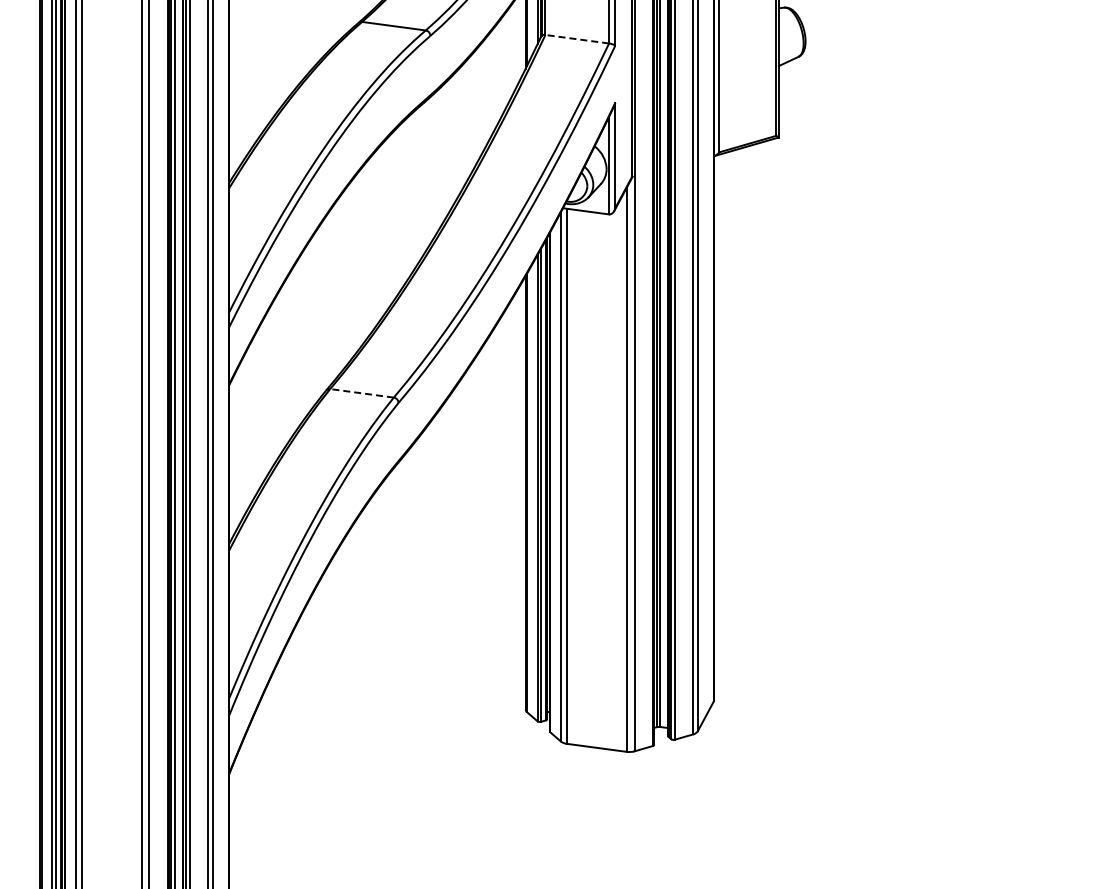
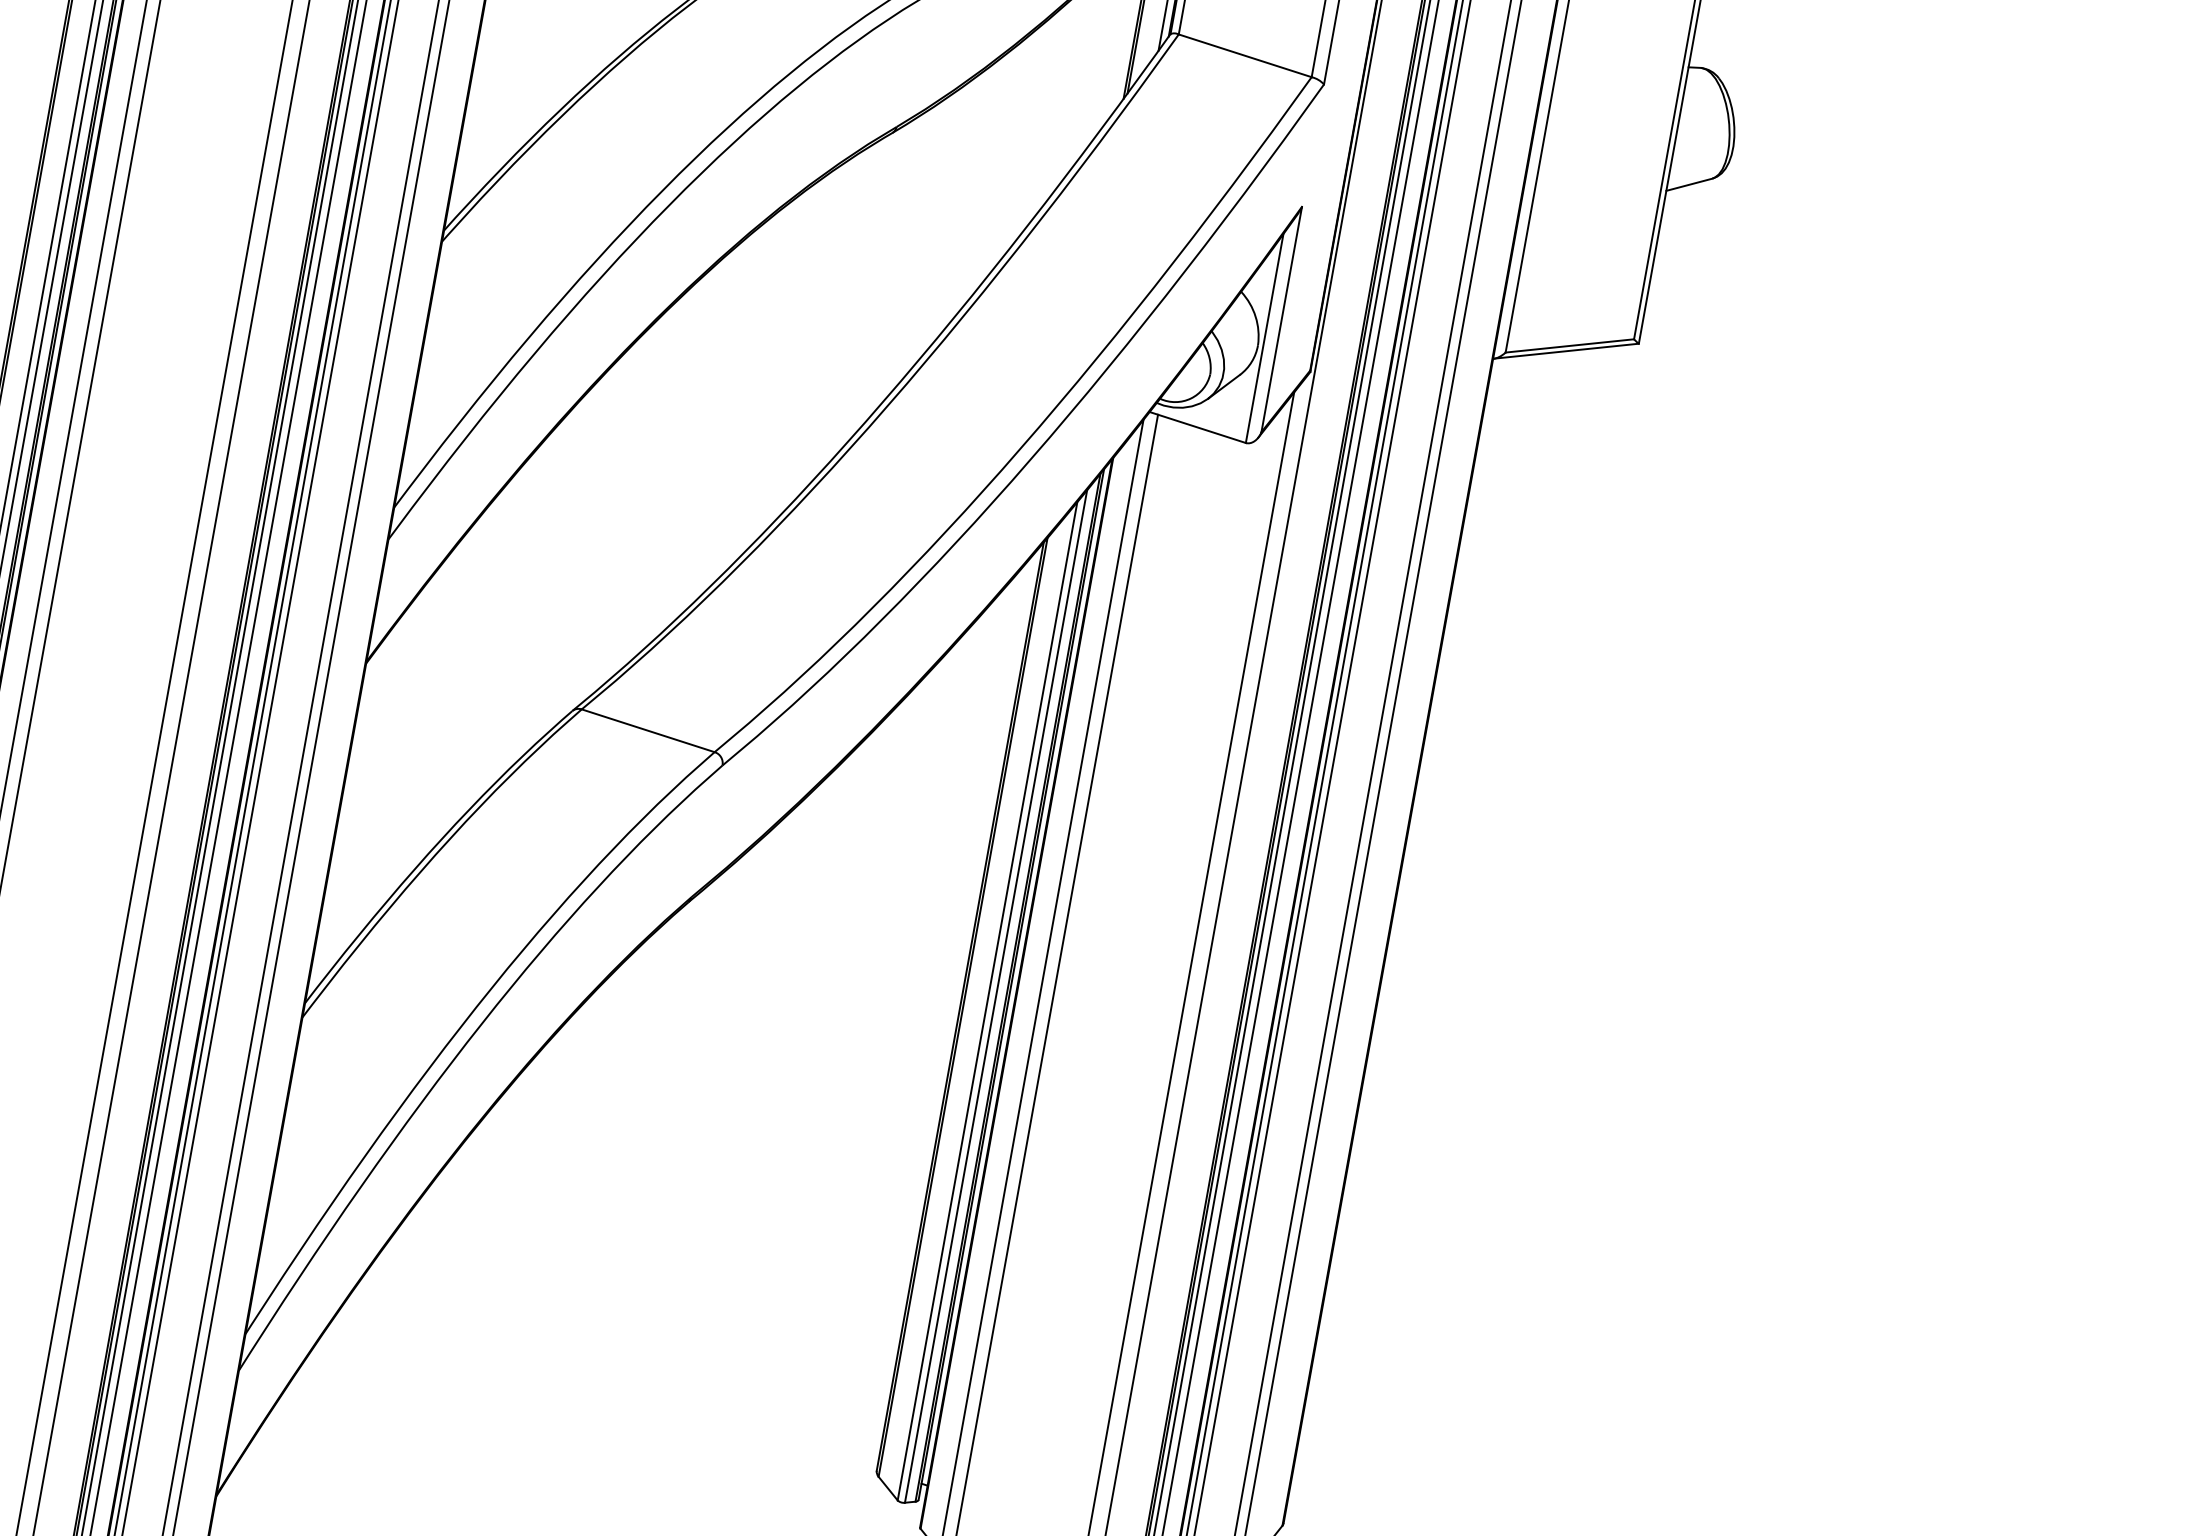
line: (576, 39) -> (1243, 56), dashed -> solid
line: (361, 393) -> (647, 730), dashed -> solid

